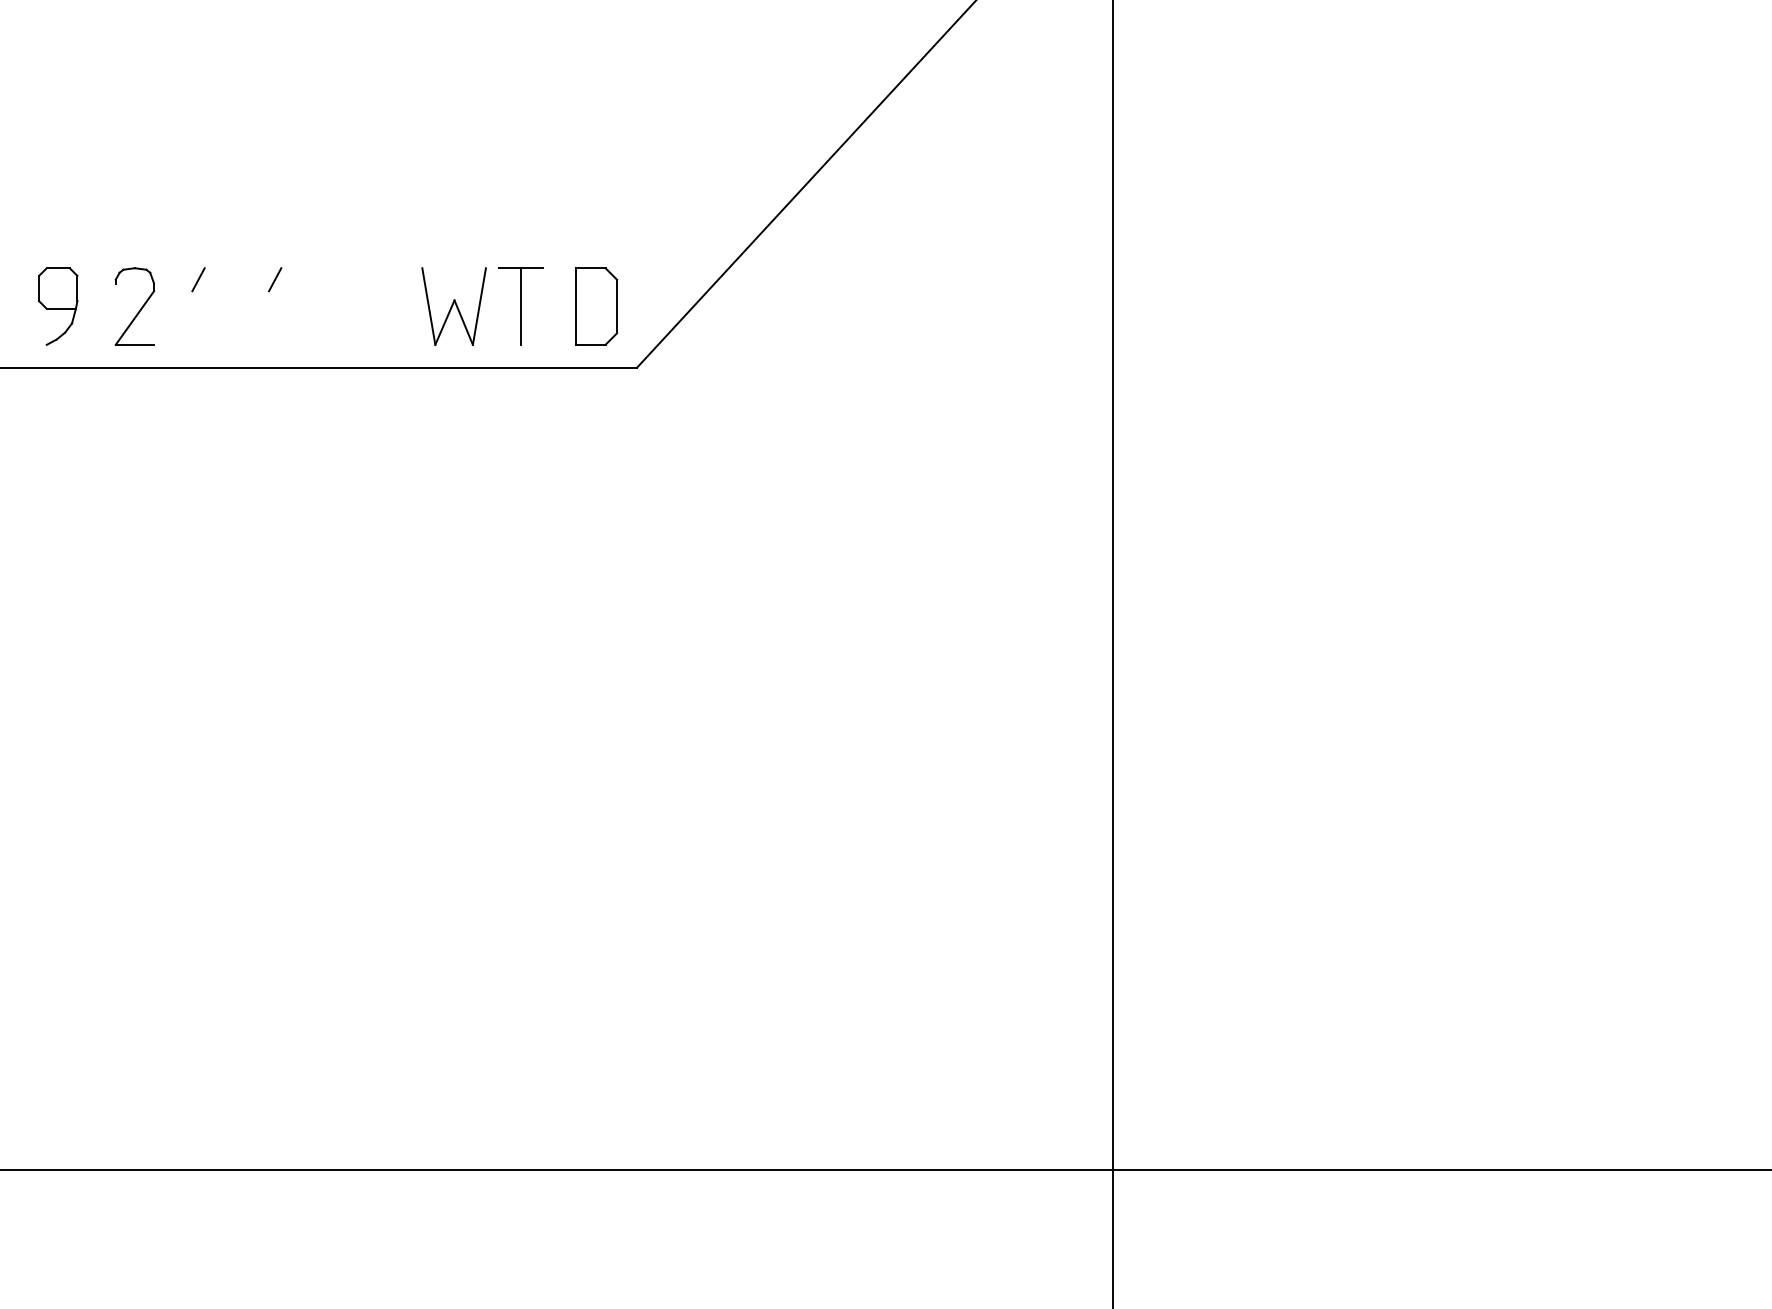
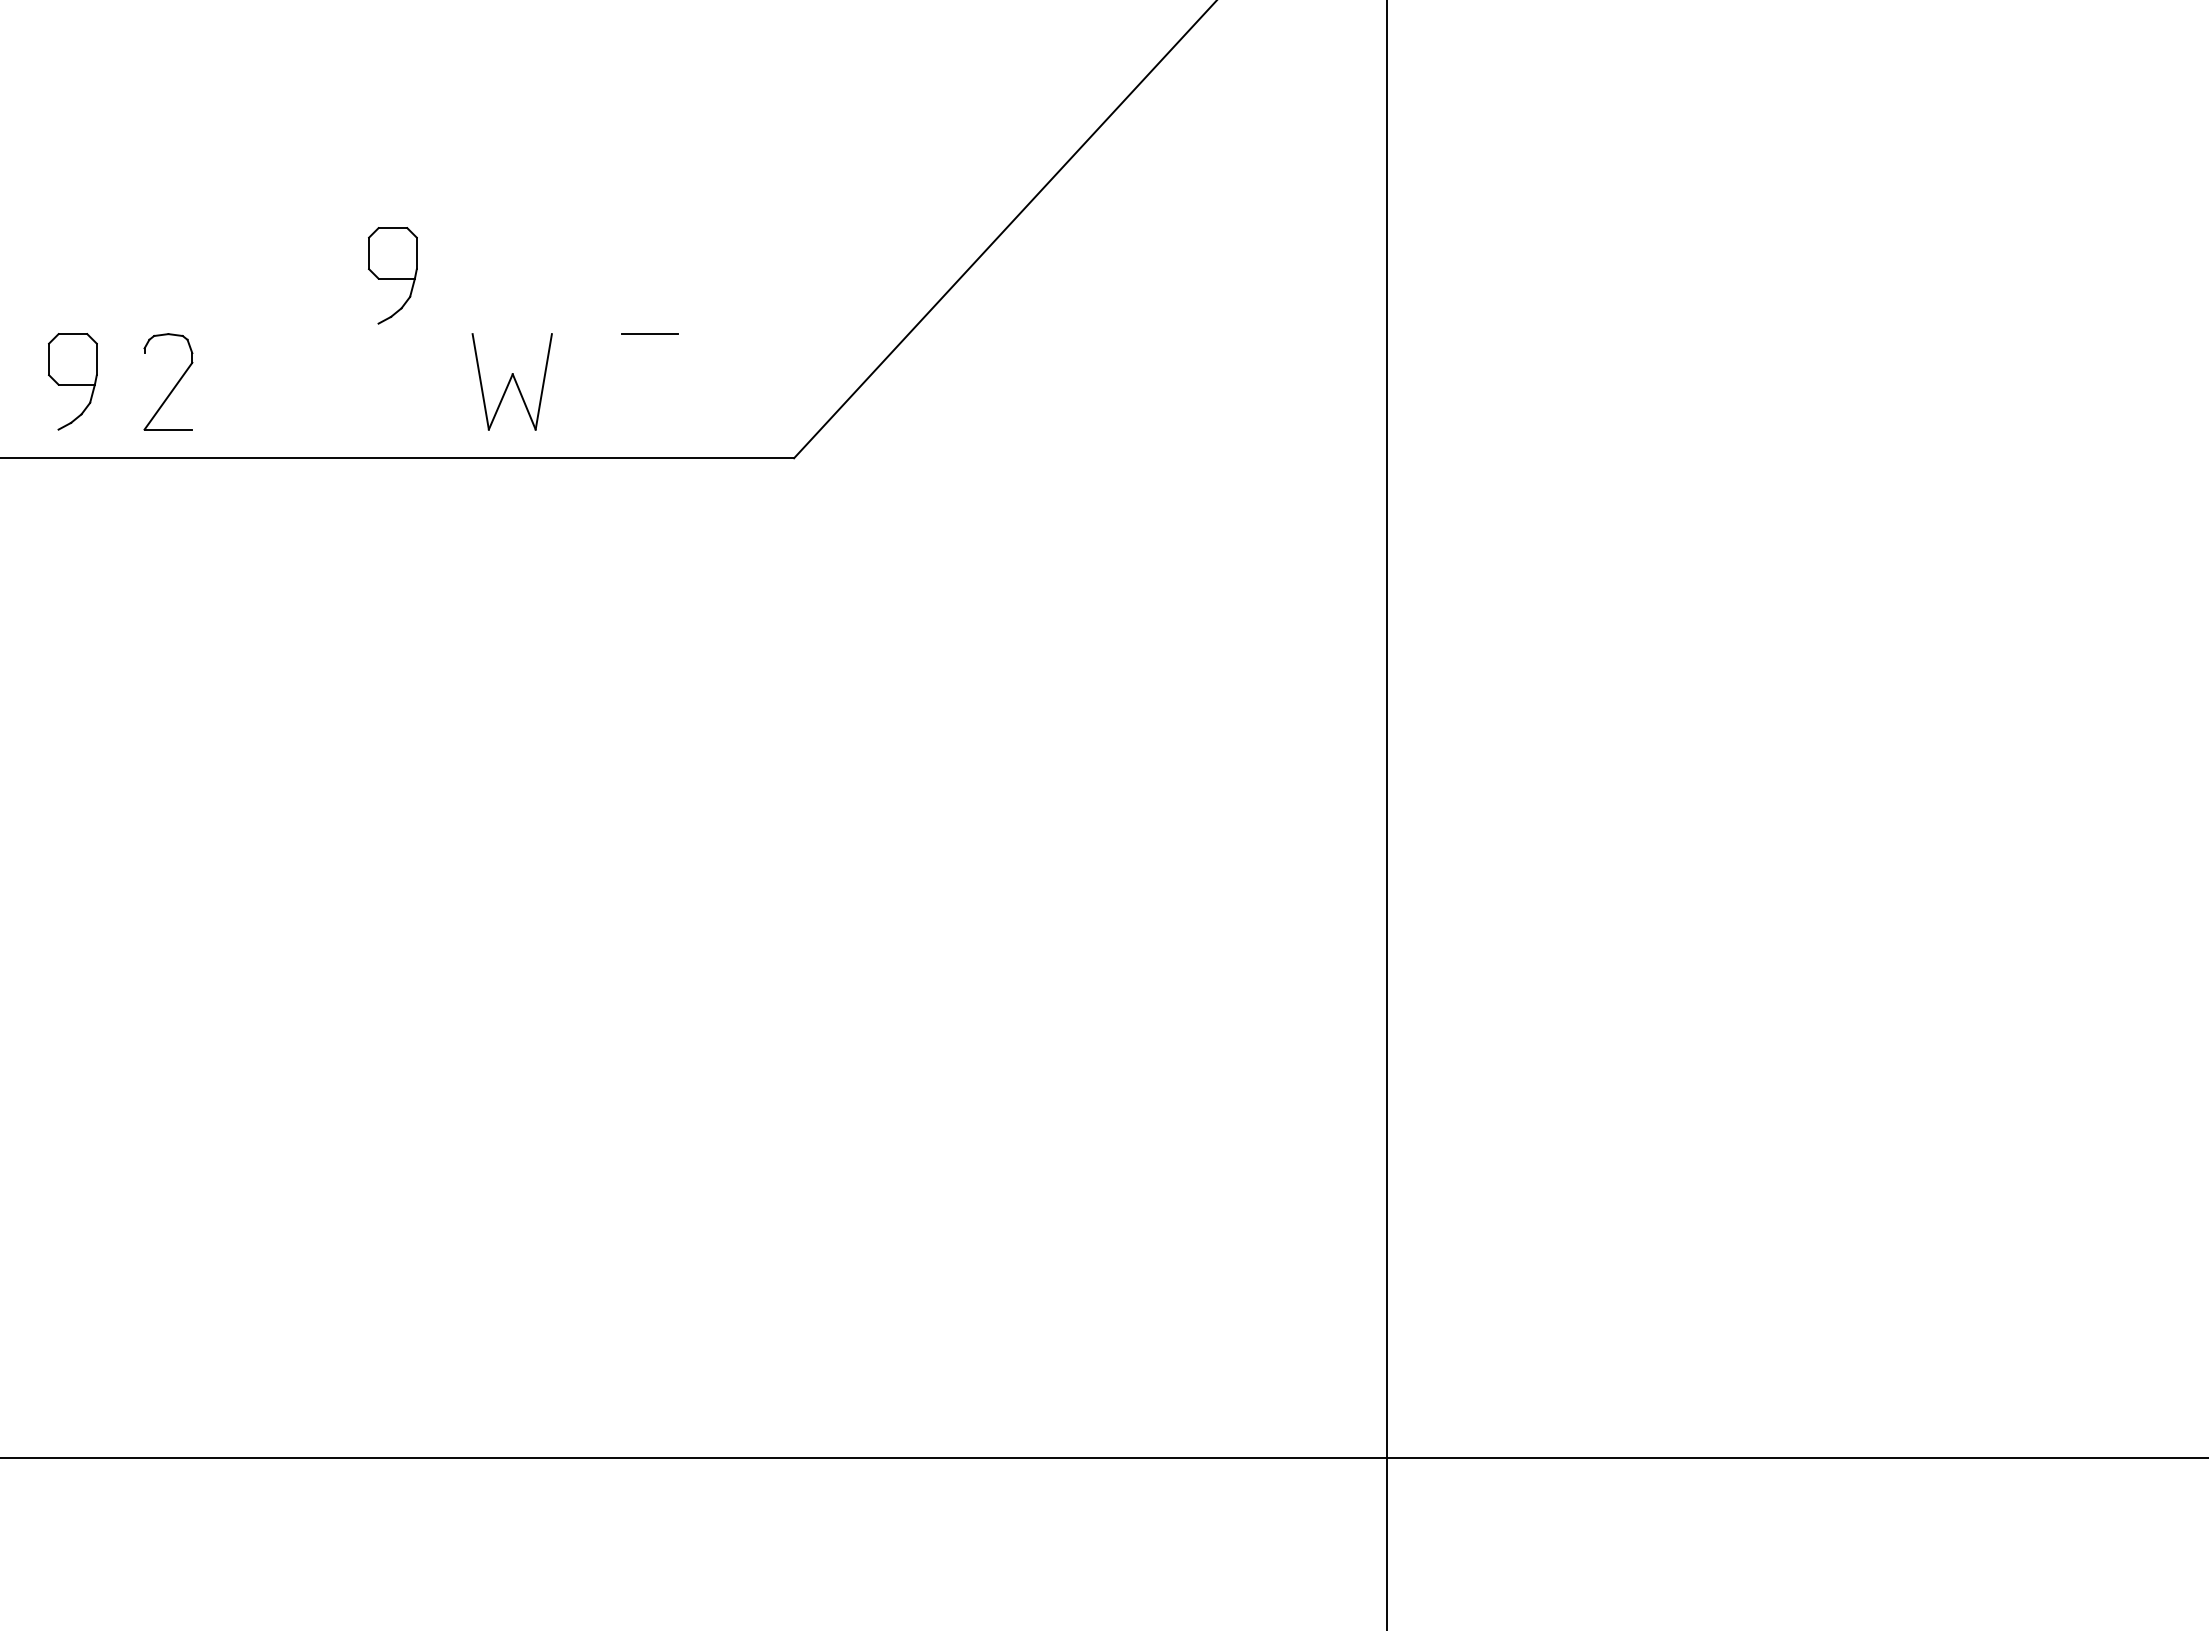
part: (314, 221) -> (392, 275), added
line: (198, 279) -> (247, 348), removed
line: (274, 279) -> (342, 348), removed
part: (453, 306) -> (511, 381), moved
line: (520, 306) -> (649, 381), removed
part: (596, 306) -> (743, 381), removed

